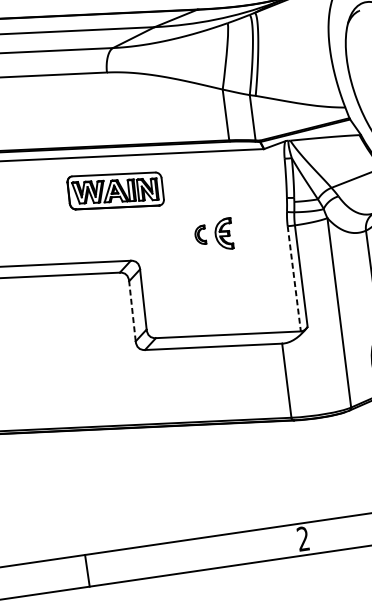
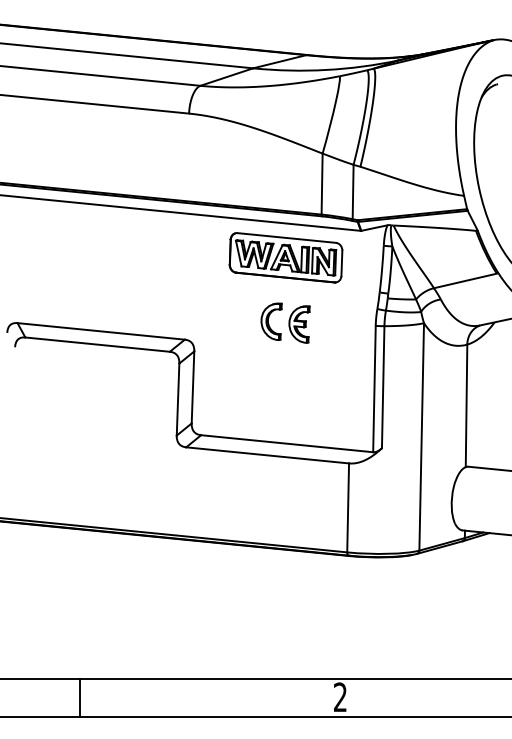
part: (115, 190) -> (285, 257), moved
part: (200, 235) -> (271, 321), size x1.67
line: (294, 279) -> (374, 389), dashed -> solid
line: (132, 311) -> (178, 399), dashed -> solid

